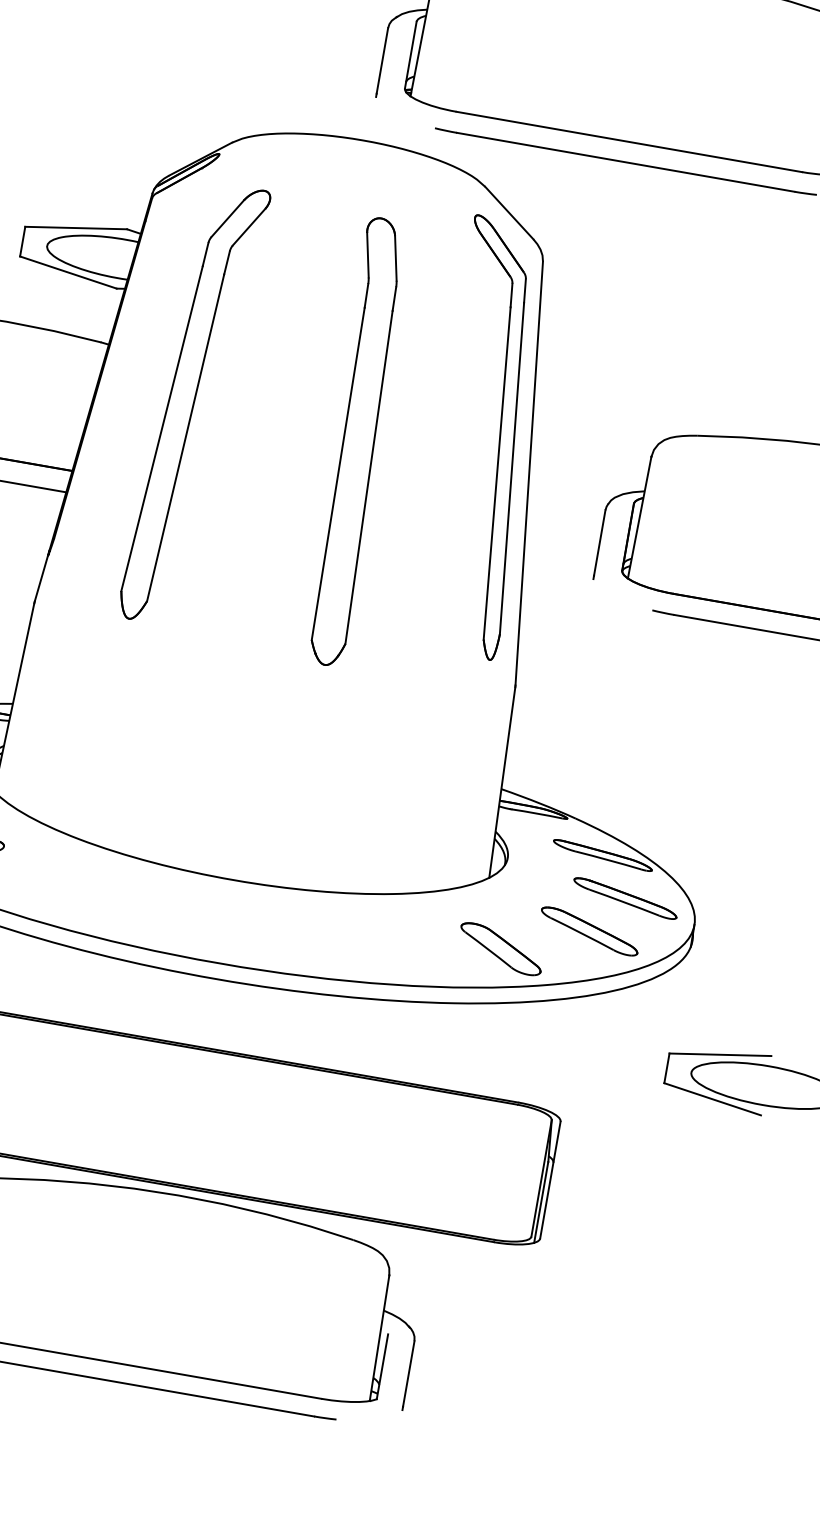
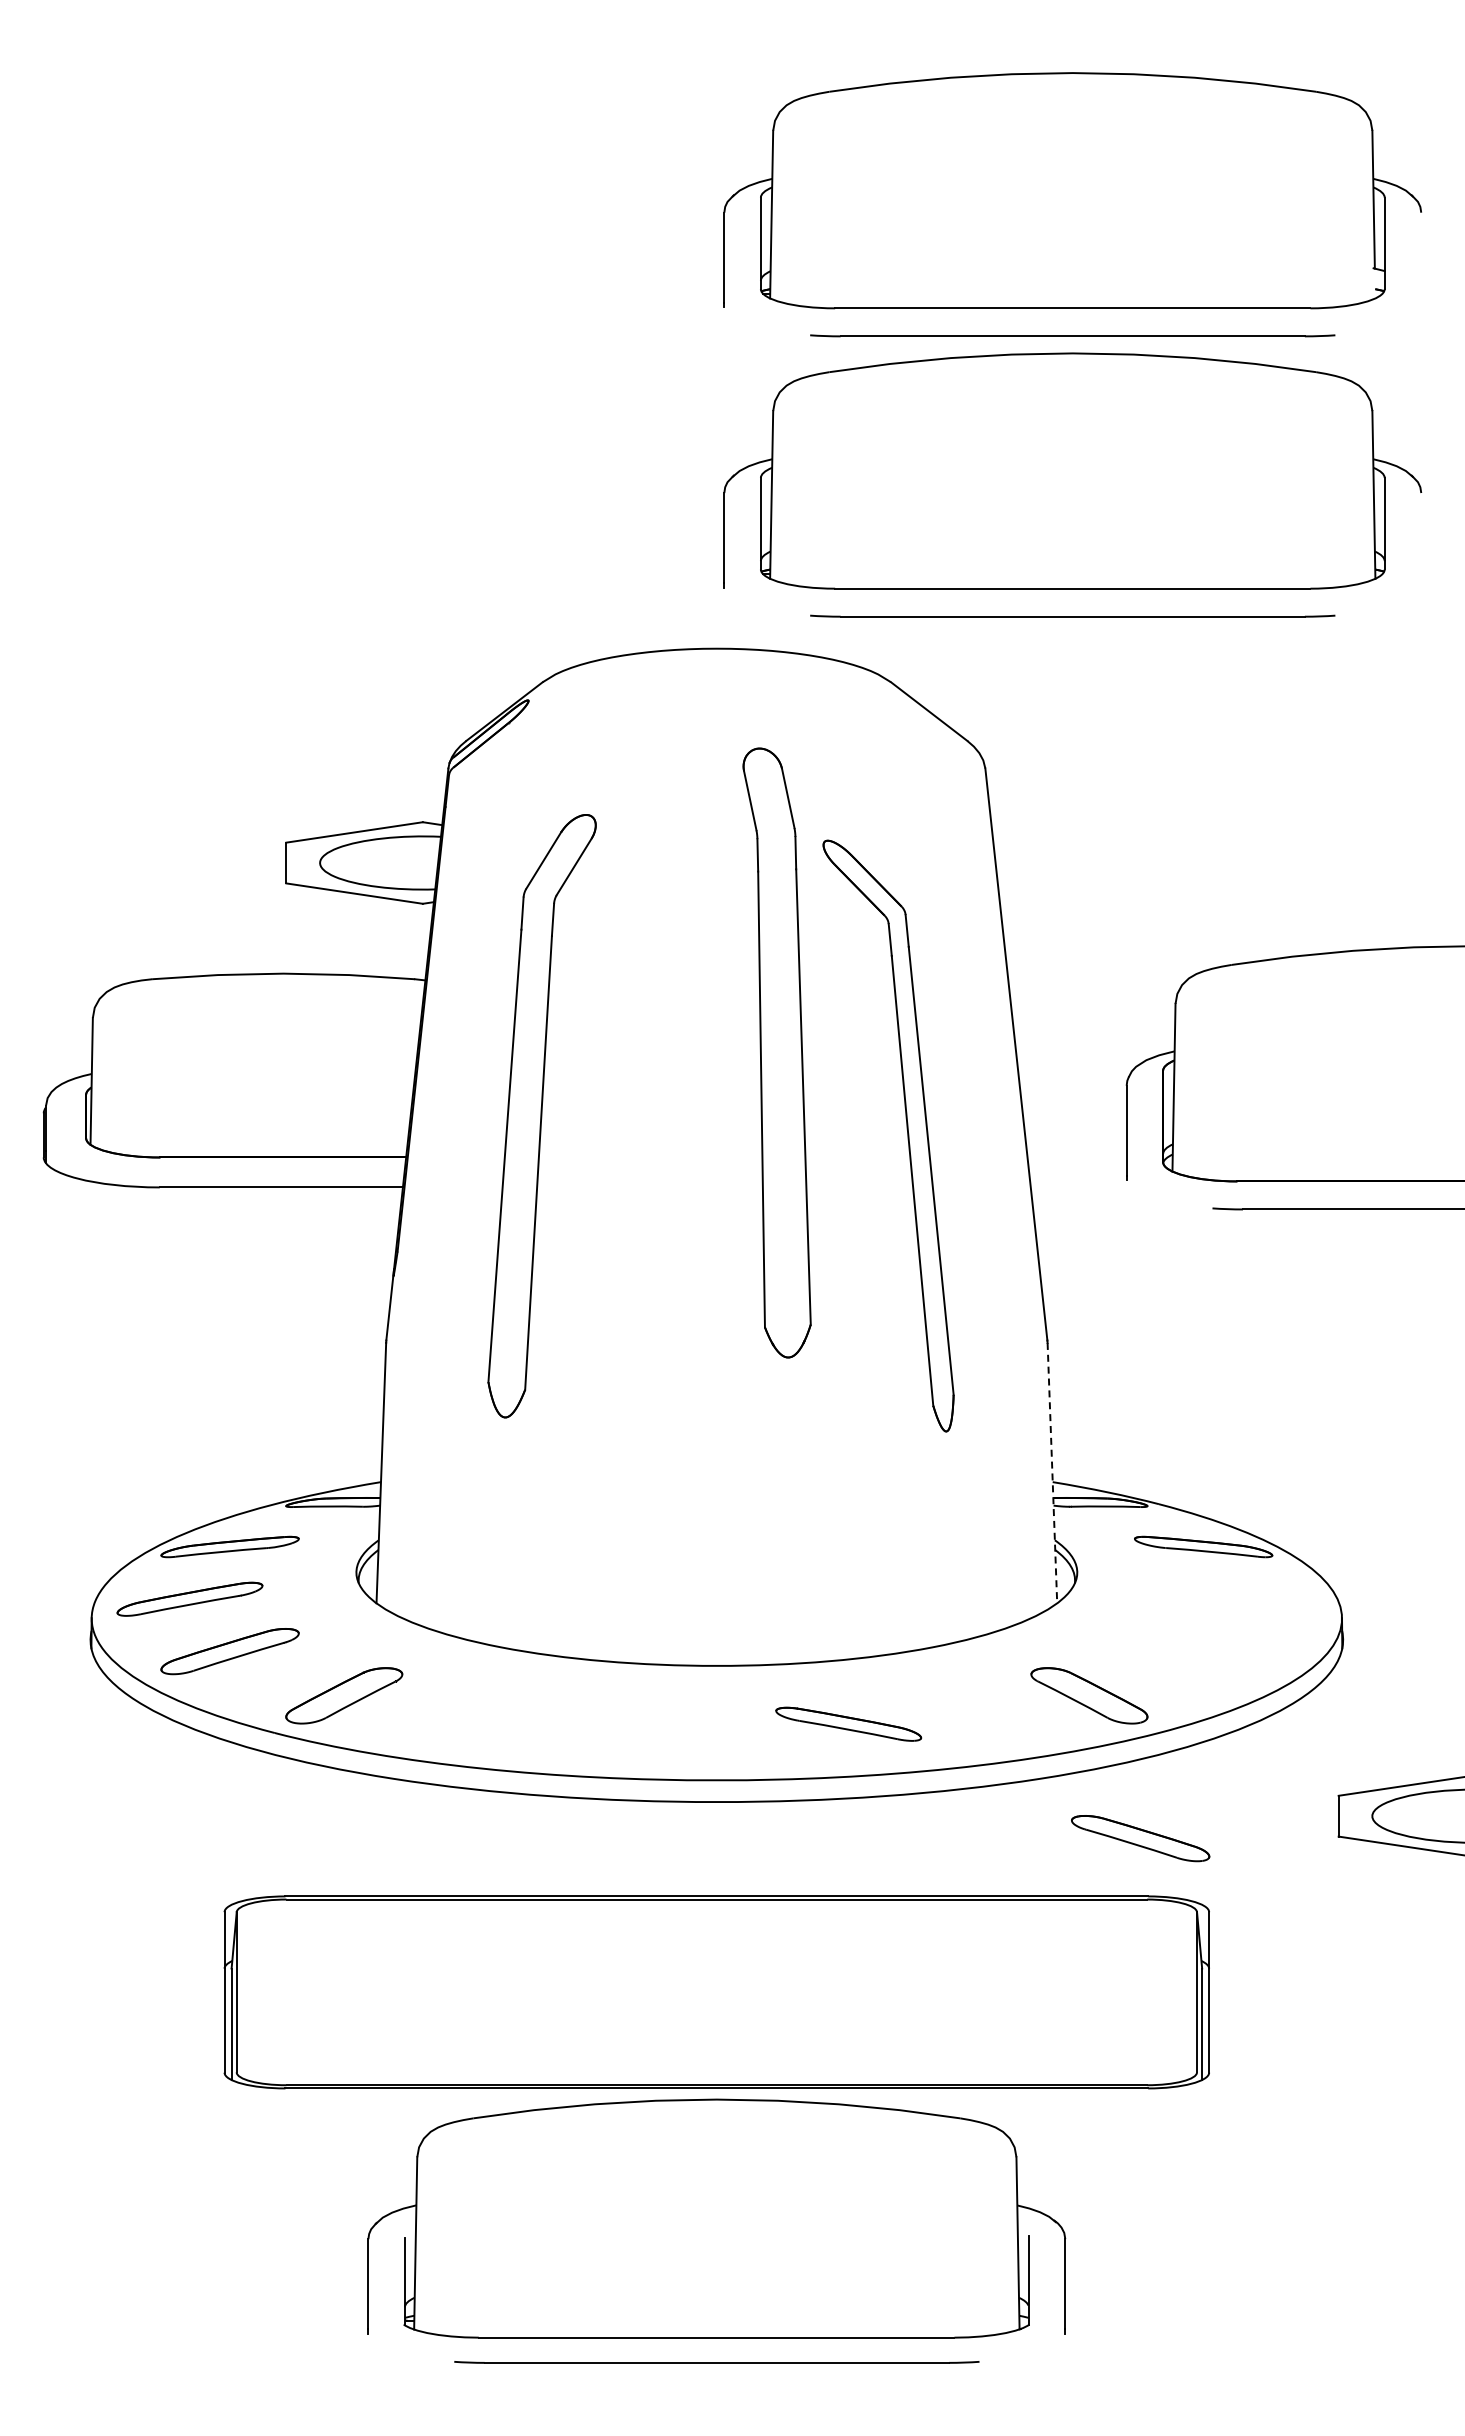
part: (193, 404) -> (541, 1116), moved
part: (499, 435) -> (906, 1129), moved
line: (502, 782) -> (1052, 1473), solid -> dashed
part: (625, 897) -> (848, 1723), moved
part: (589, 931) -> (1140, 1838), moved

